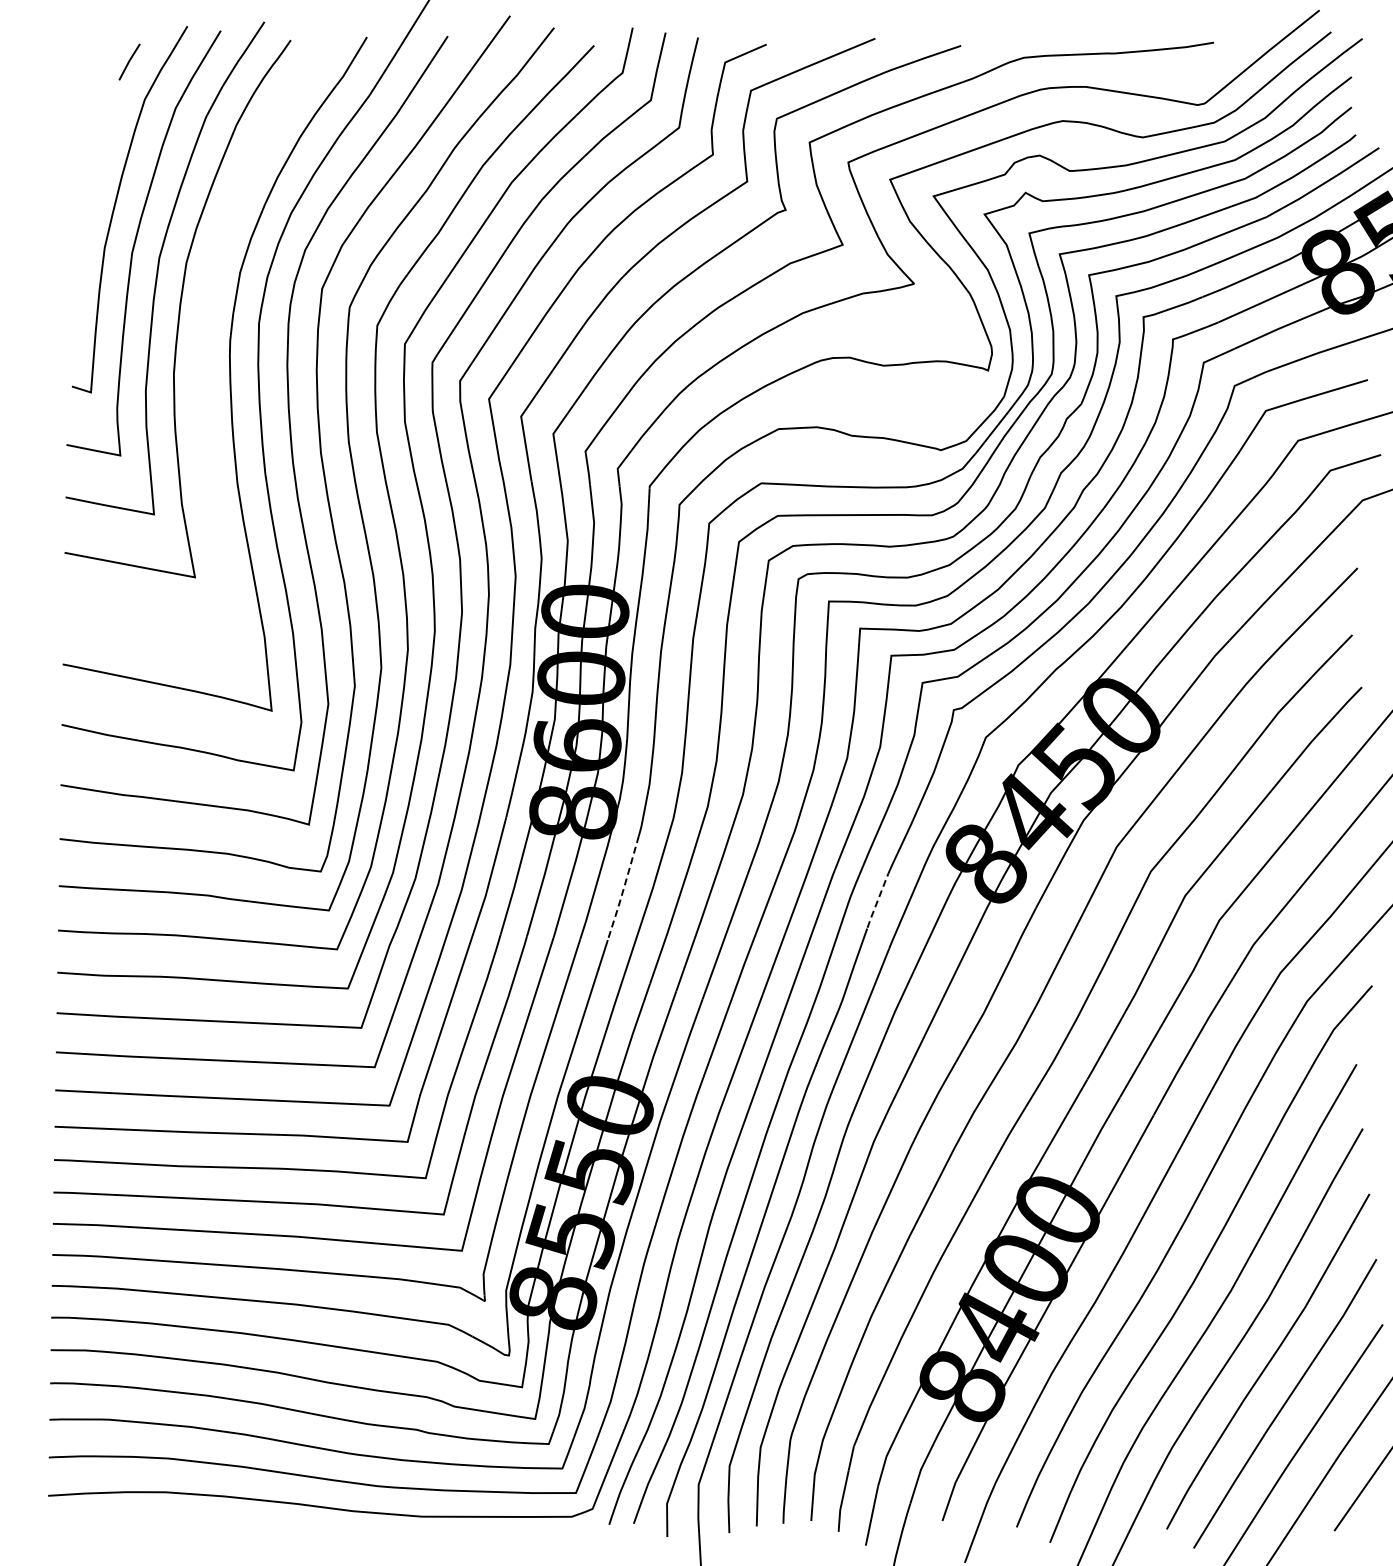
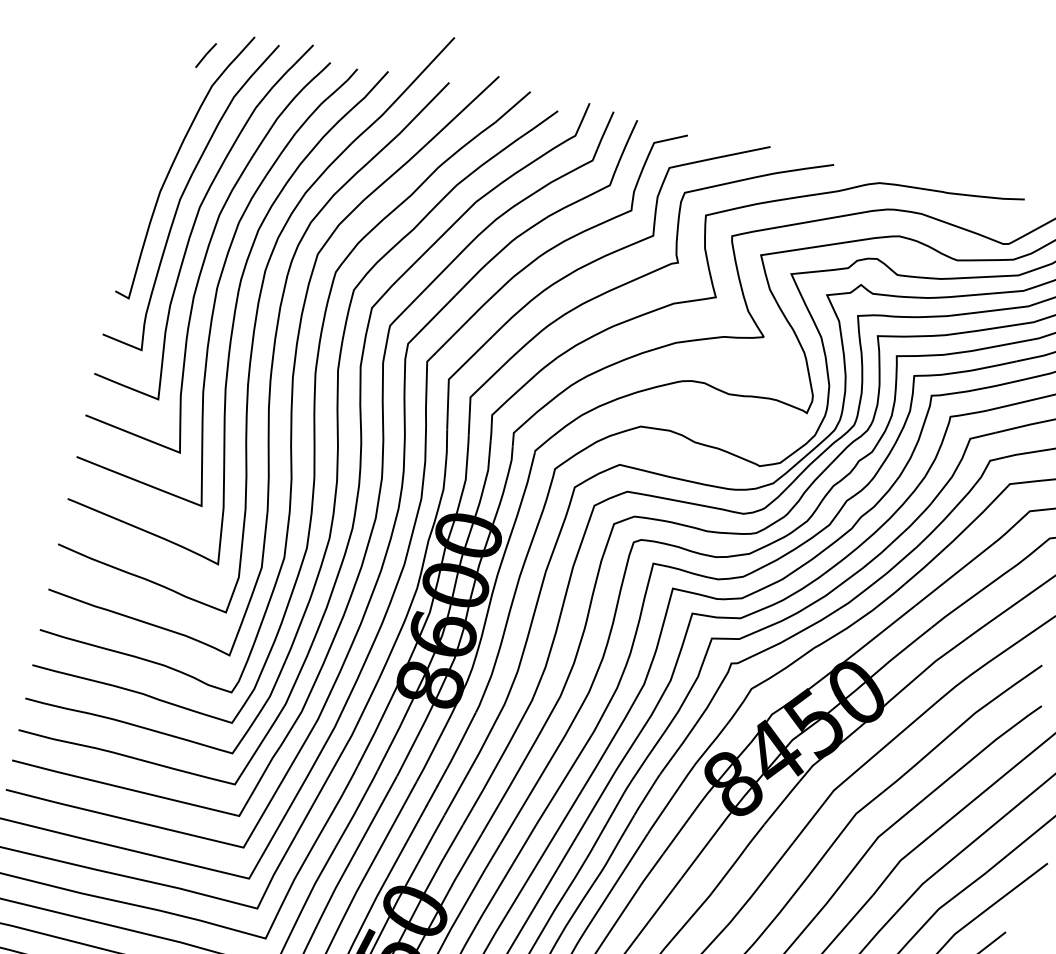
curve: (202, 341) -> (220, 276), added
line: (623, 888) -> (456, 749), dashed -> solid
line: (878, 899) -> (647, 795), dashed -> solid

